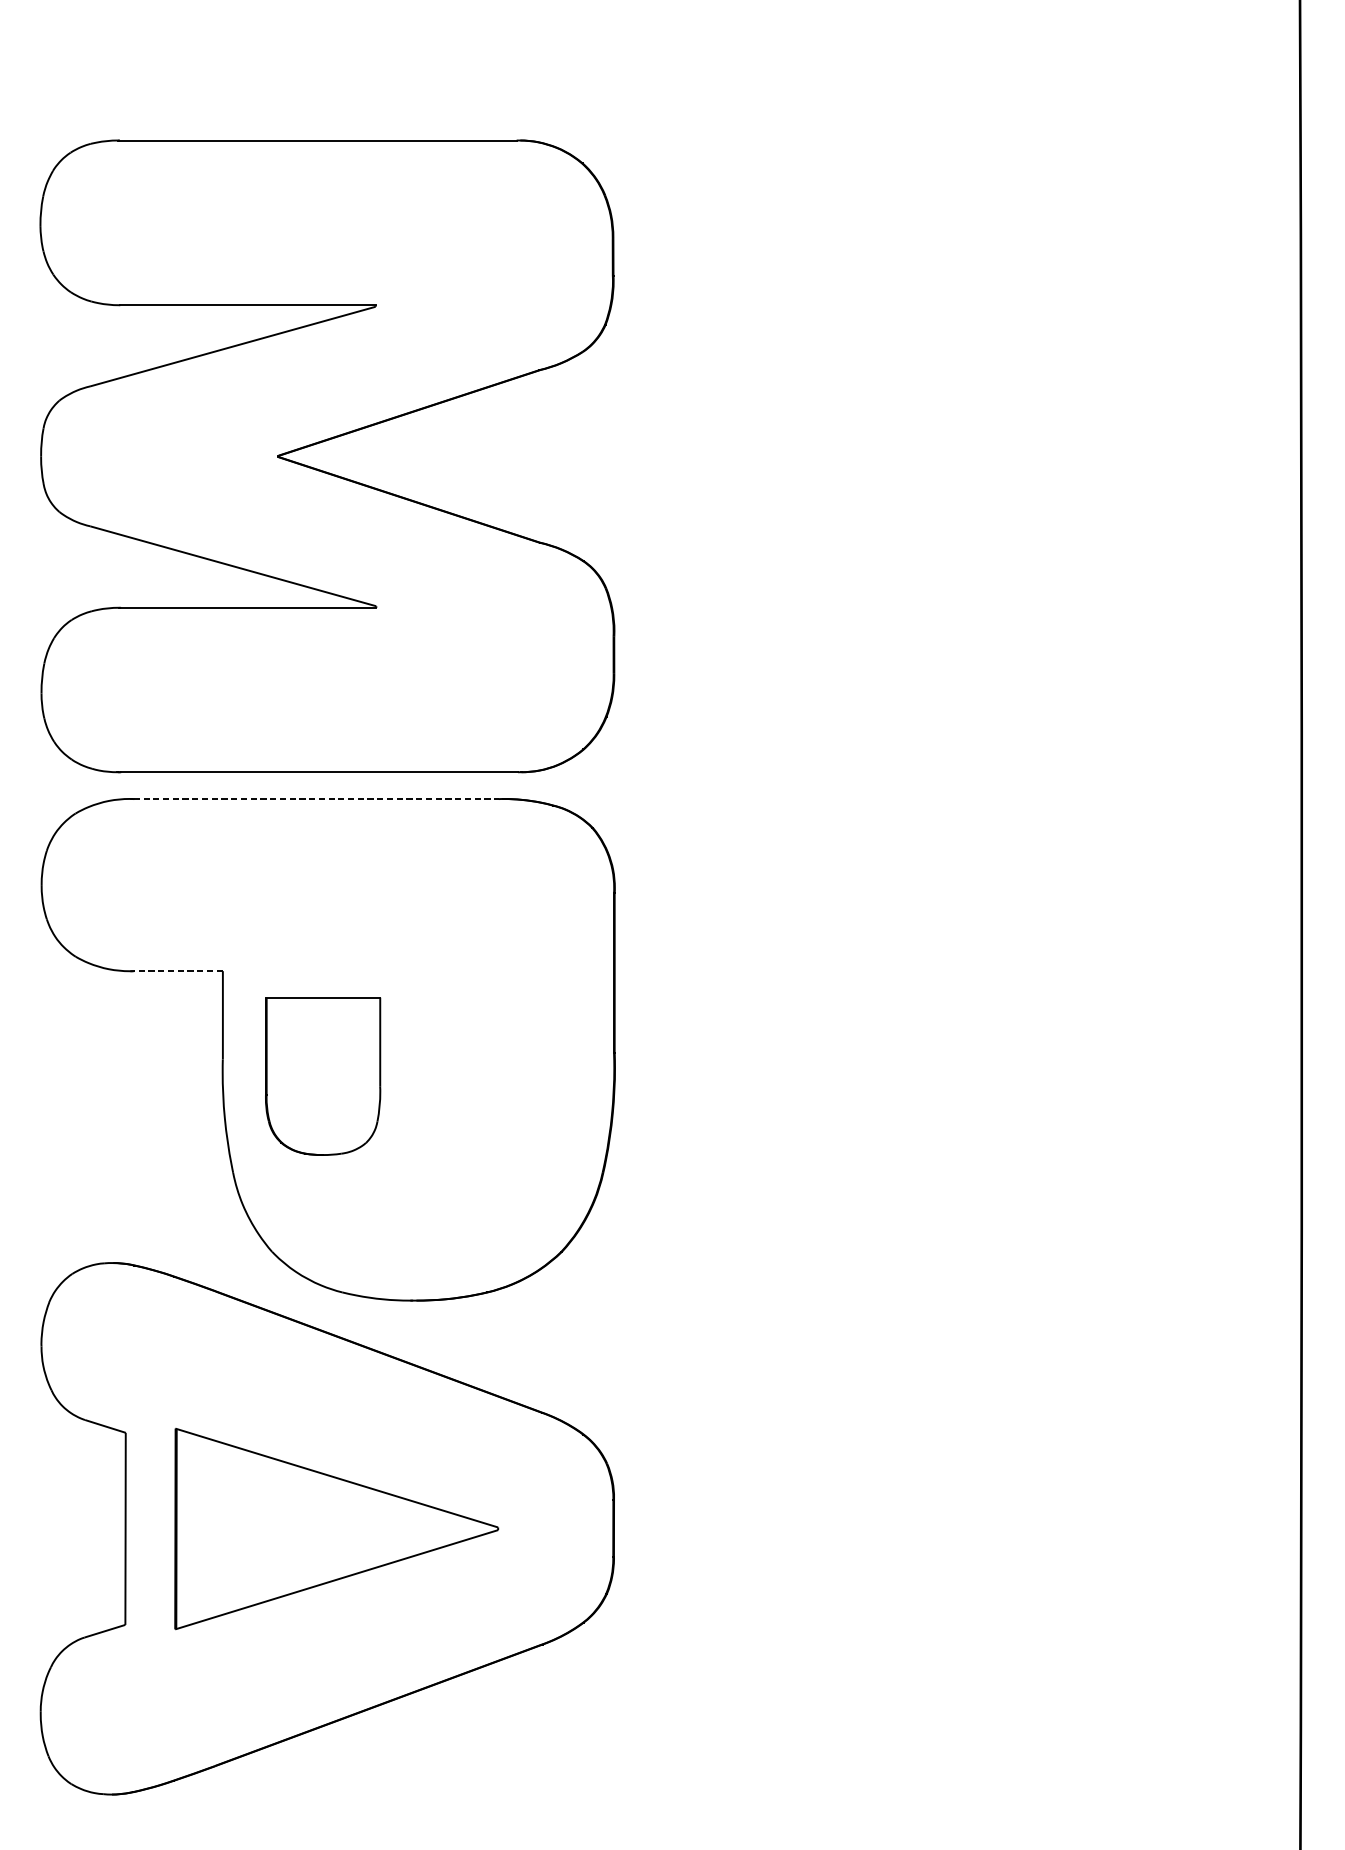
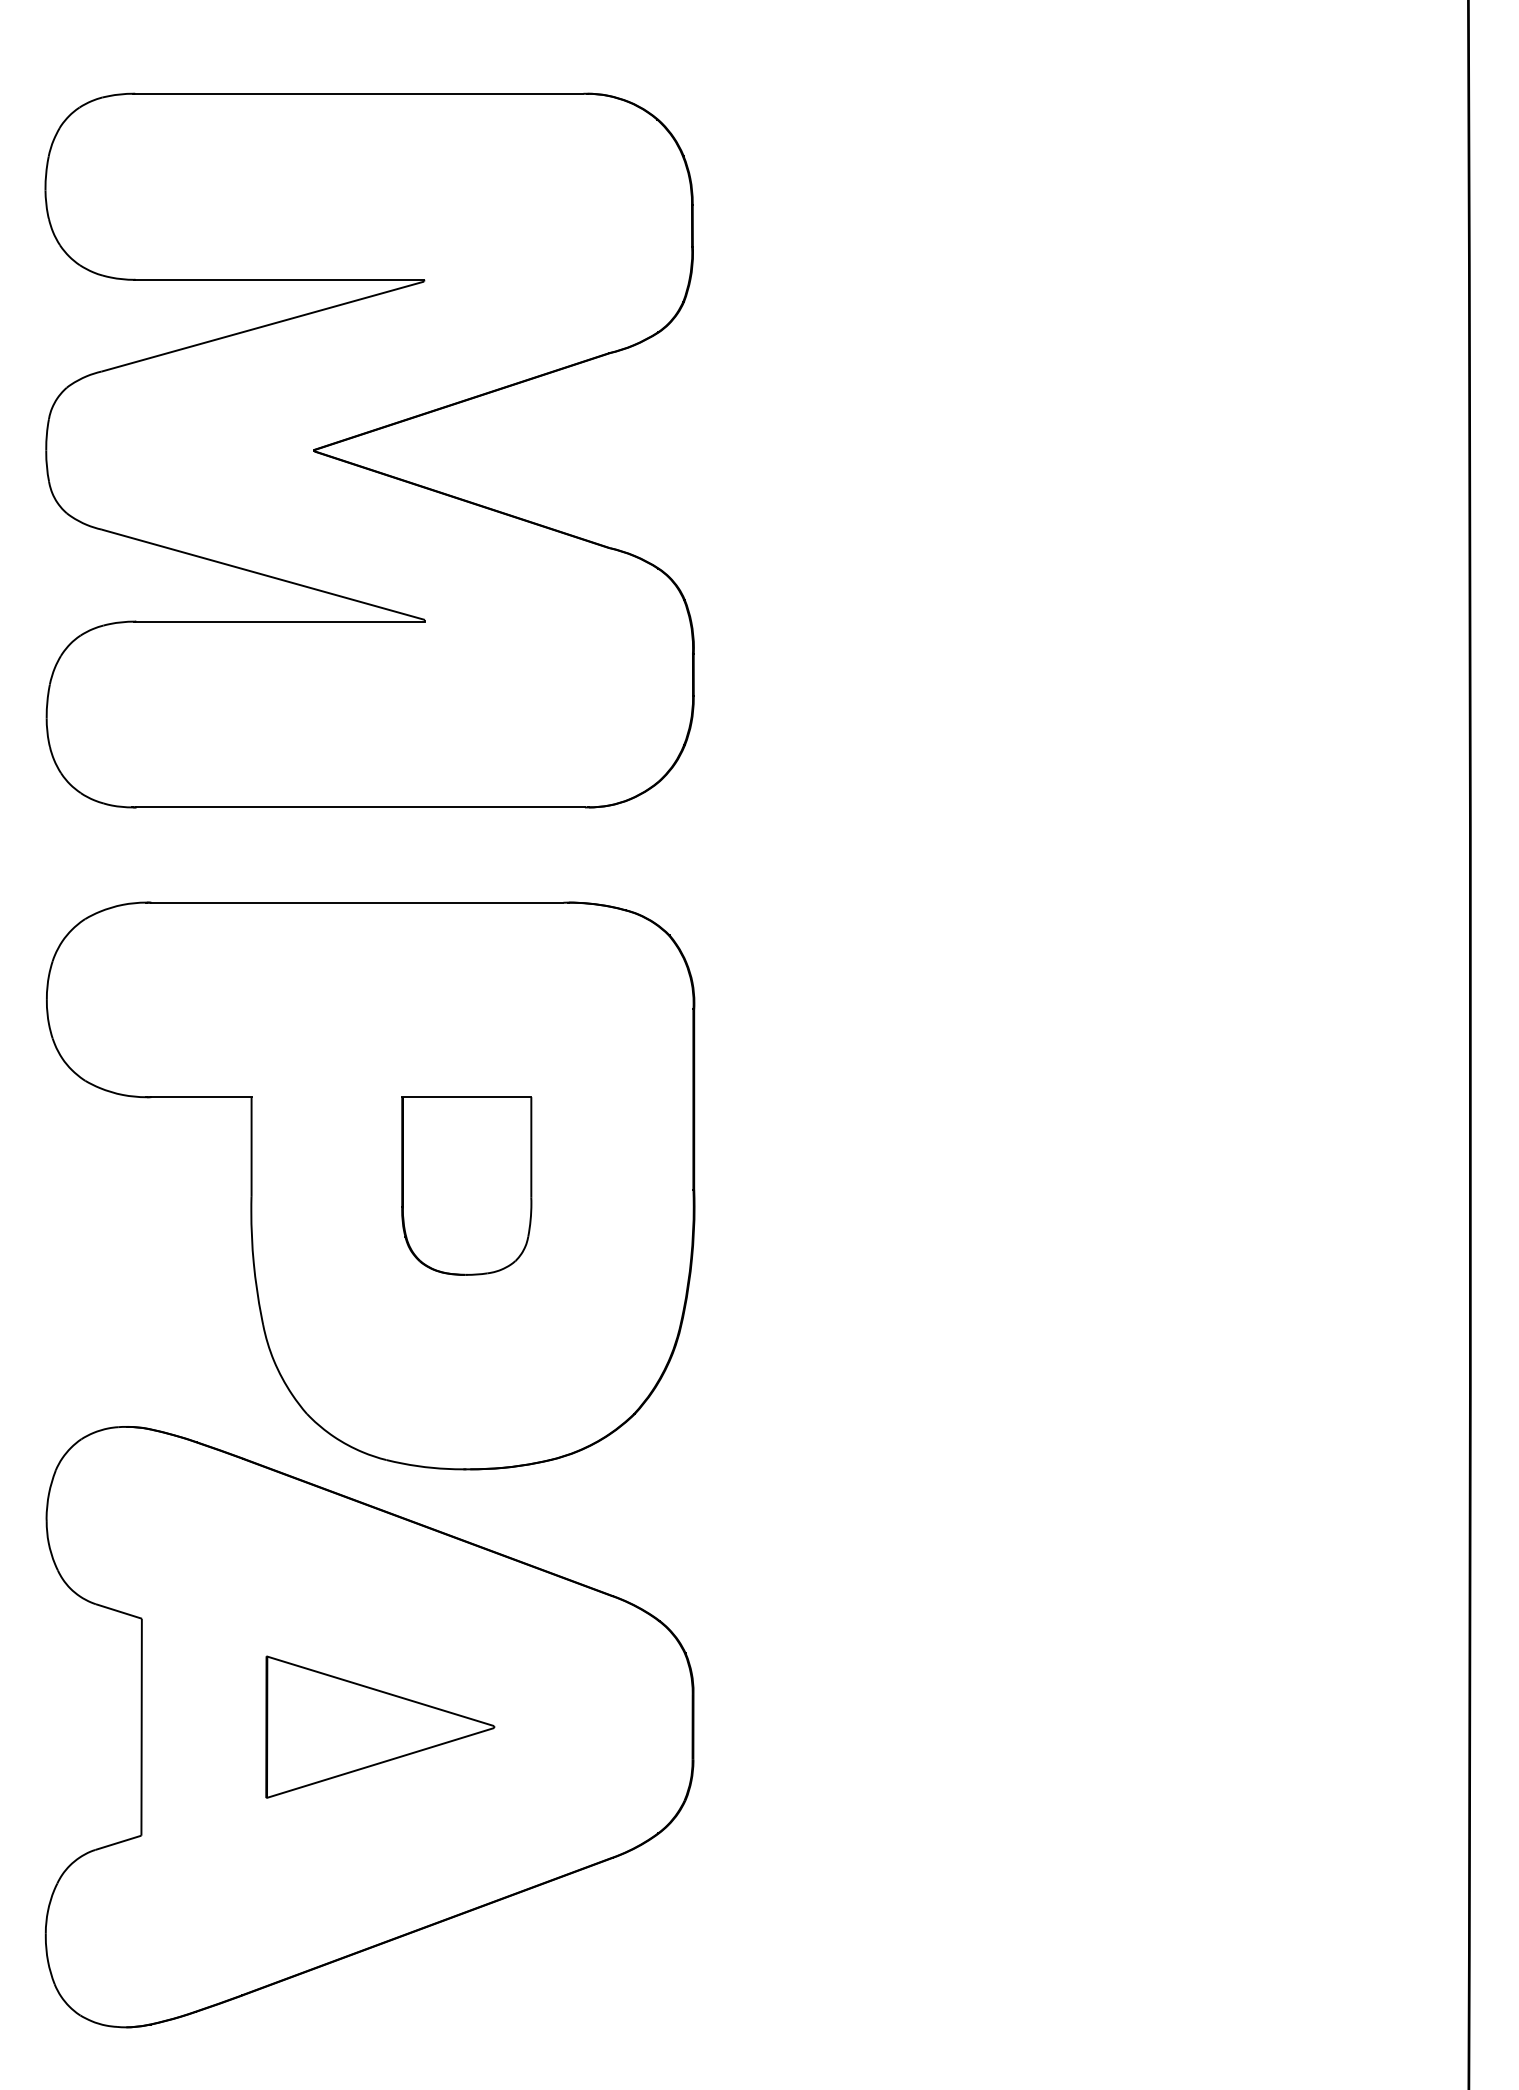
part: (323, 442) -> (365, 434), moved
line: (316, 798) -> (357, 902), dashed -> solid
line: (177, 971) -> (200, 1097), dashed -> solid
part: (322, 1075) -> (466, 1185), moved
part: (337, 1528) -> (380, 1726), size x0.62

